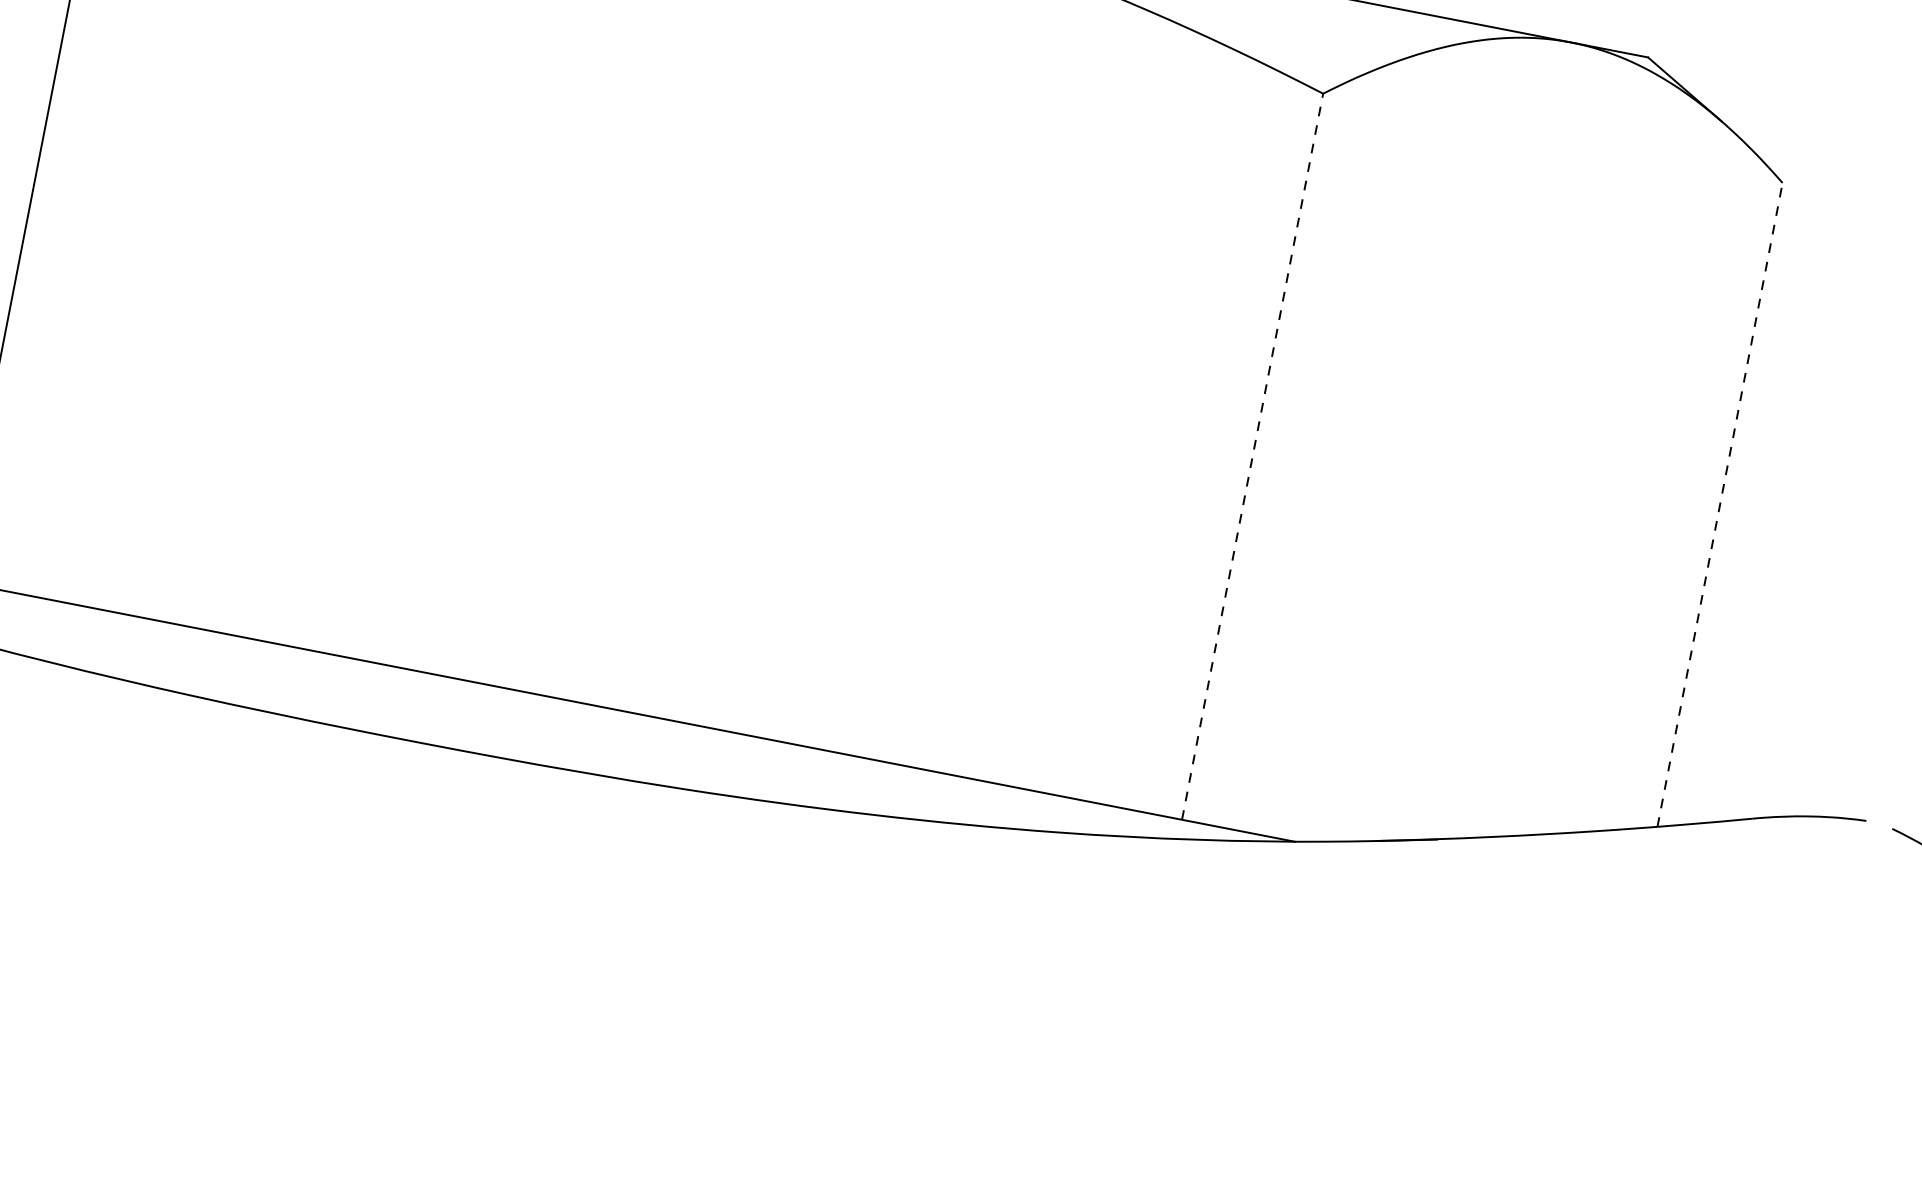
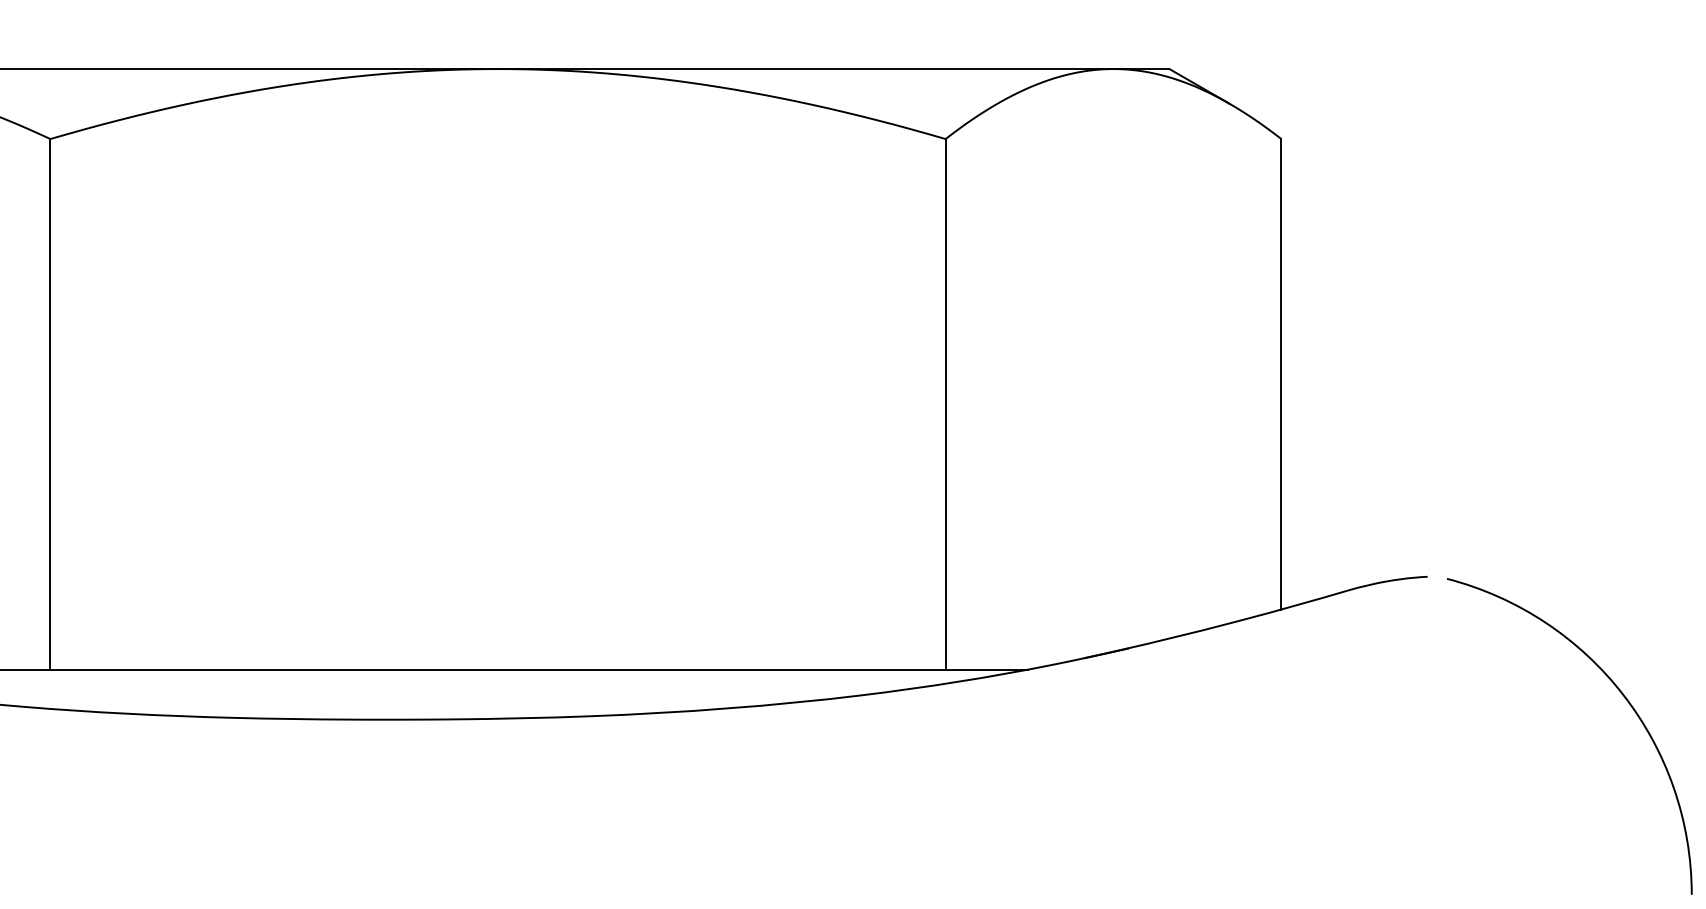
line: (1252, 455) -> (945, 403), dashed -> solid
line: (1720, 503) -> (1281, 373), dashed -> solid

